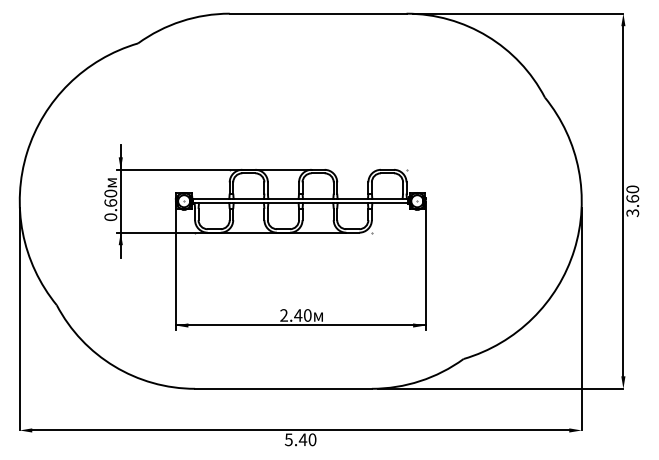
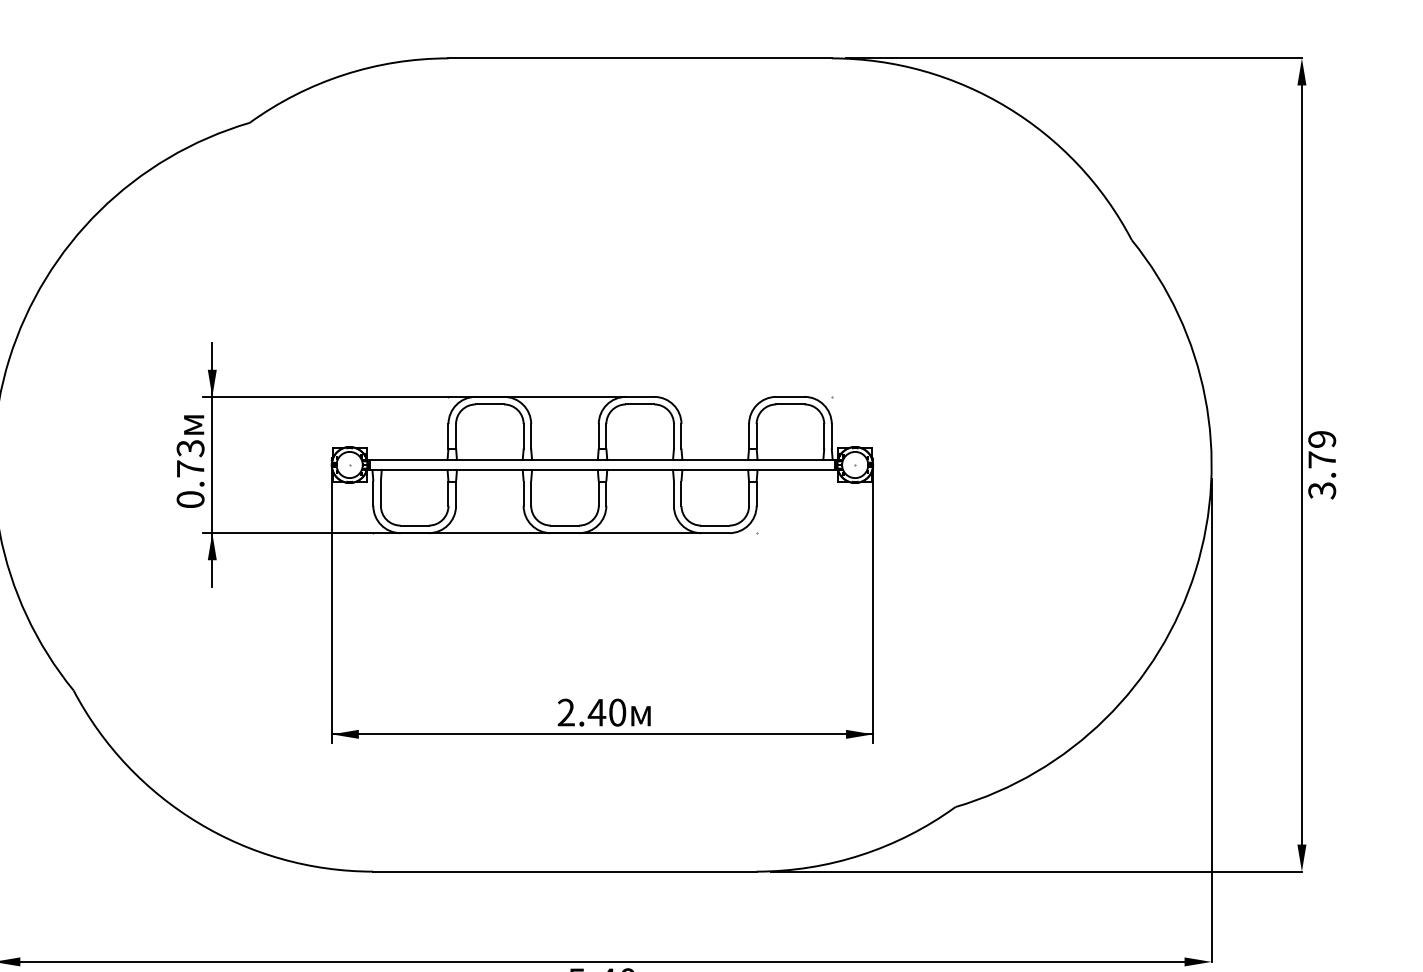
text: (632, 193) -> (1321, 448), 3.60 -> 3.79
text: (110, 197) -> (189, 456), 0.60 -> 0.73

